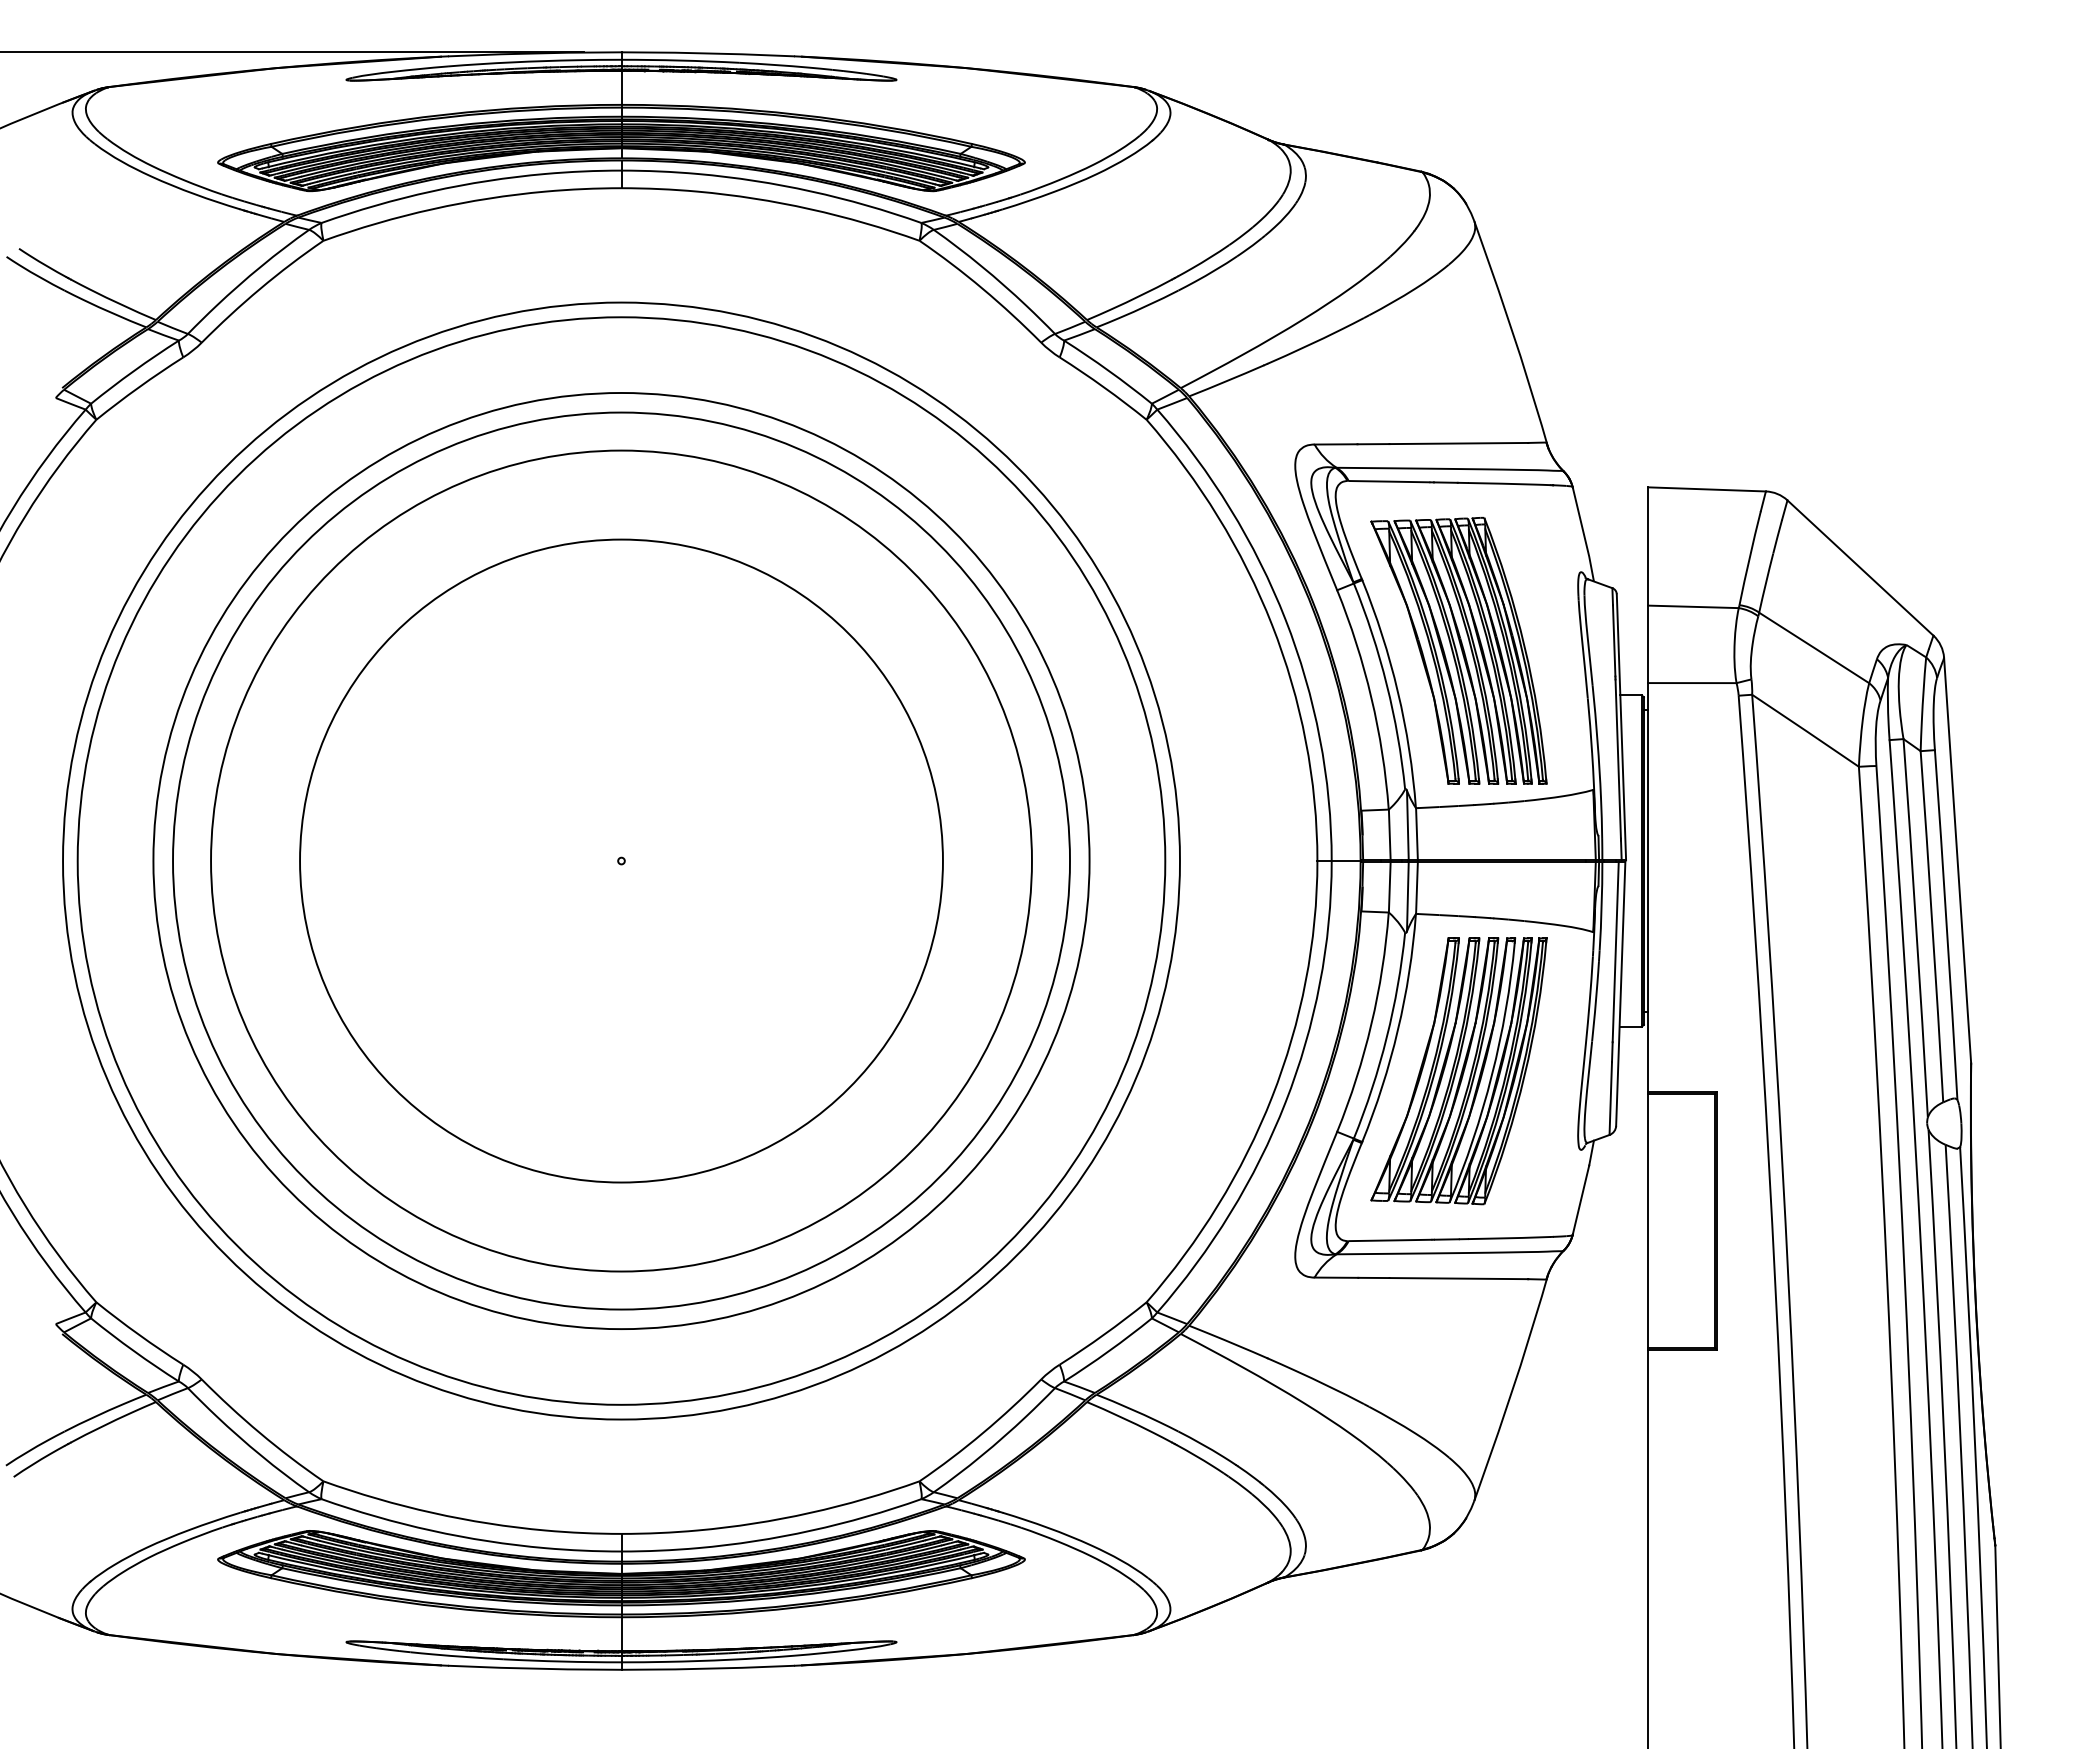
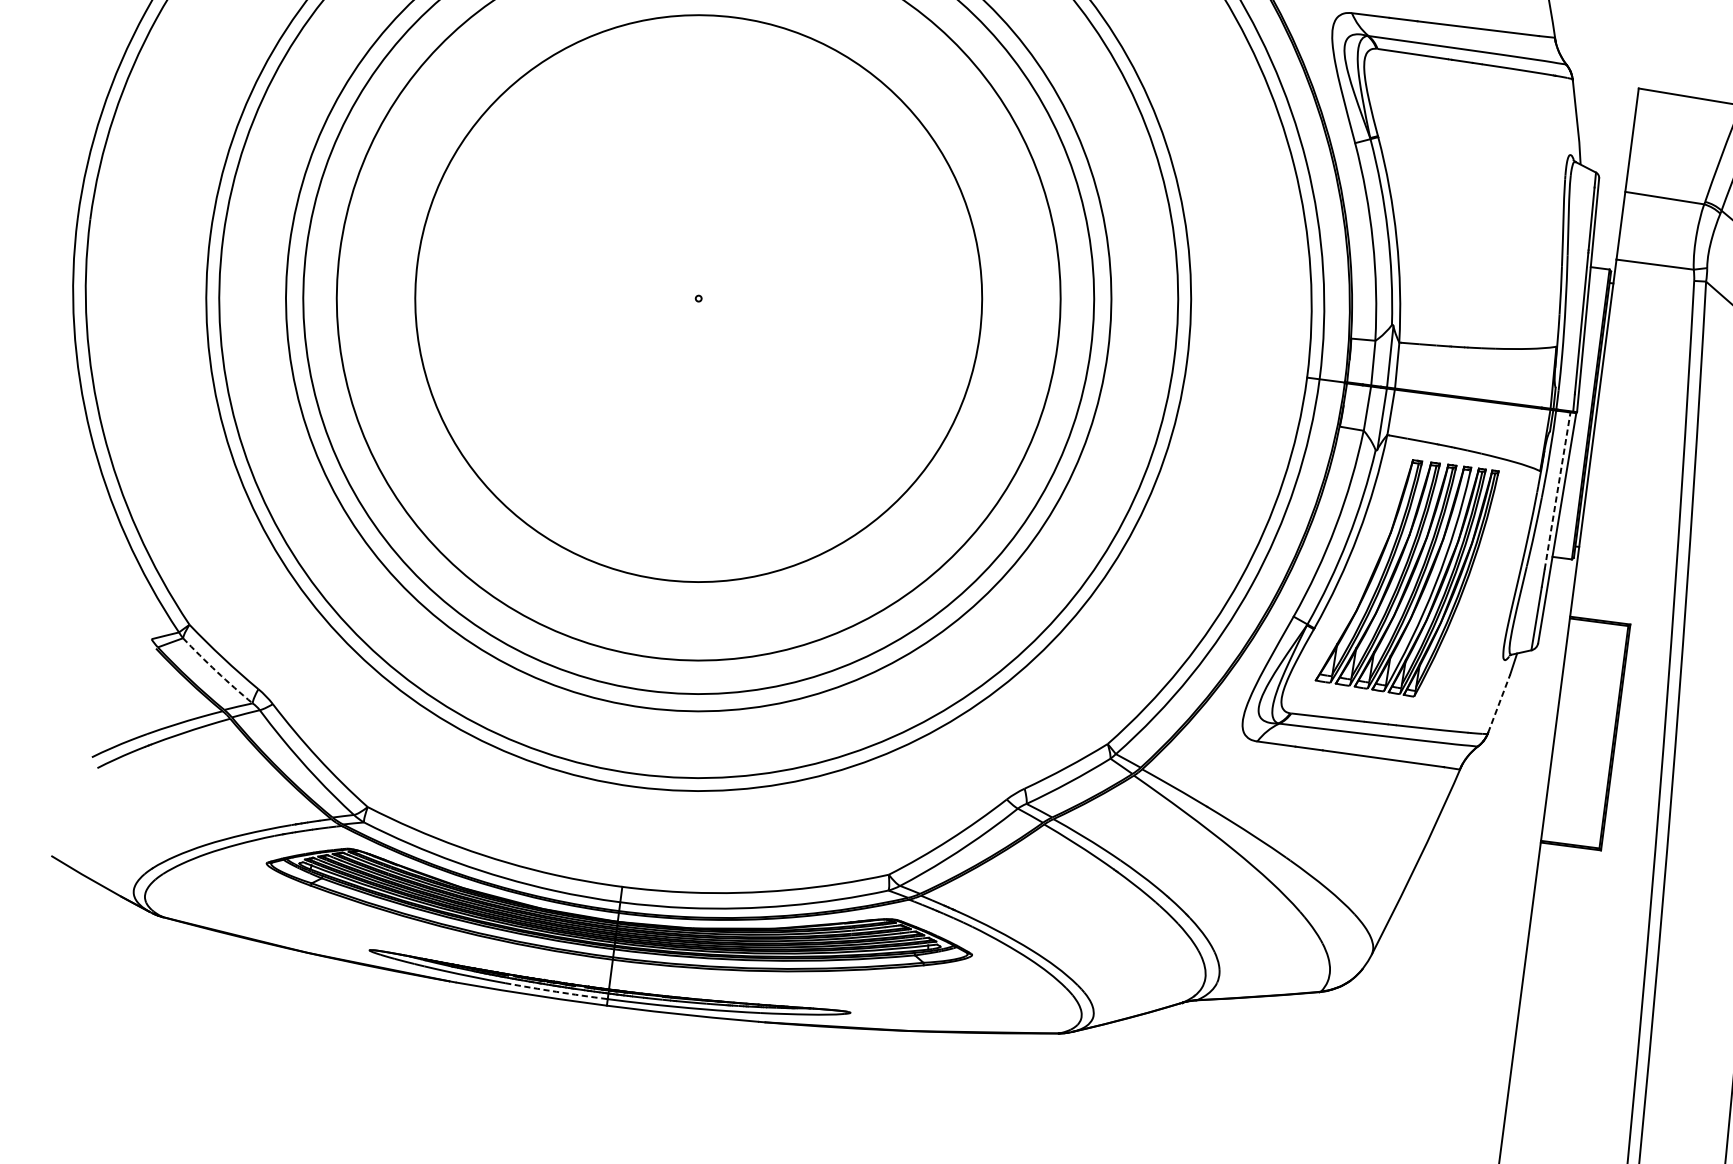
part: (1458, 650) -> (1454, 209), removed
line: (1615, 951) -> (1557, 490), solid -> dashed
line: (1581, 1199) -> (1499, 703), solid -> dashed
arc: (134, 1351) -> (217, 672), solid -> dashed
arc: (562, 1661) -> (556, 991), solid -> dashed

